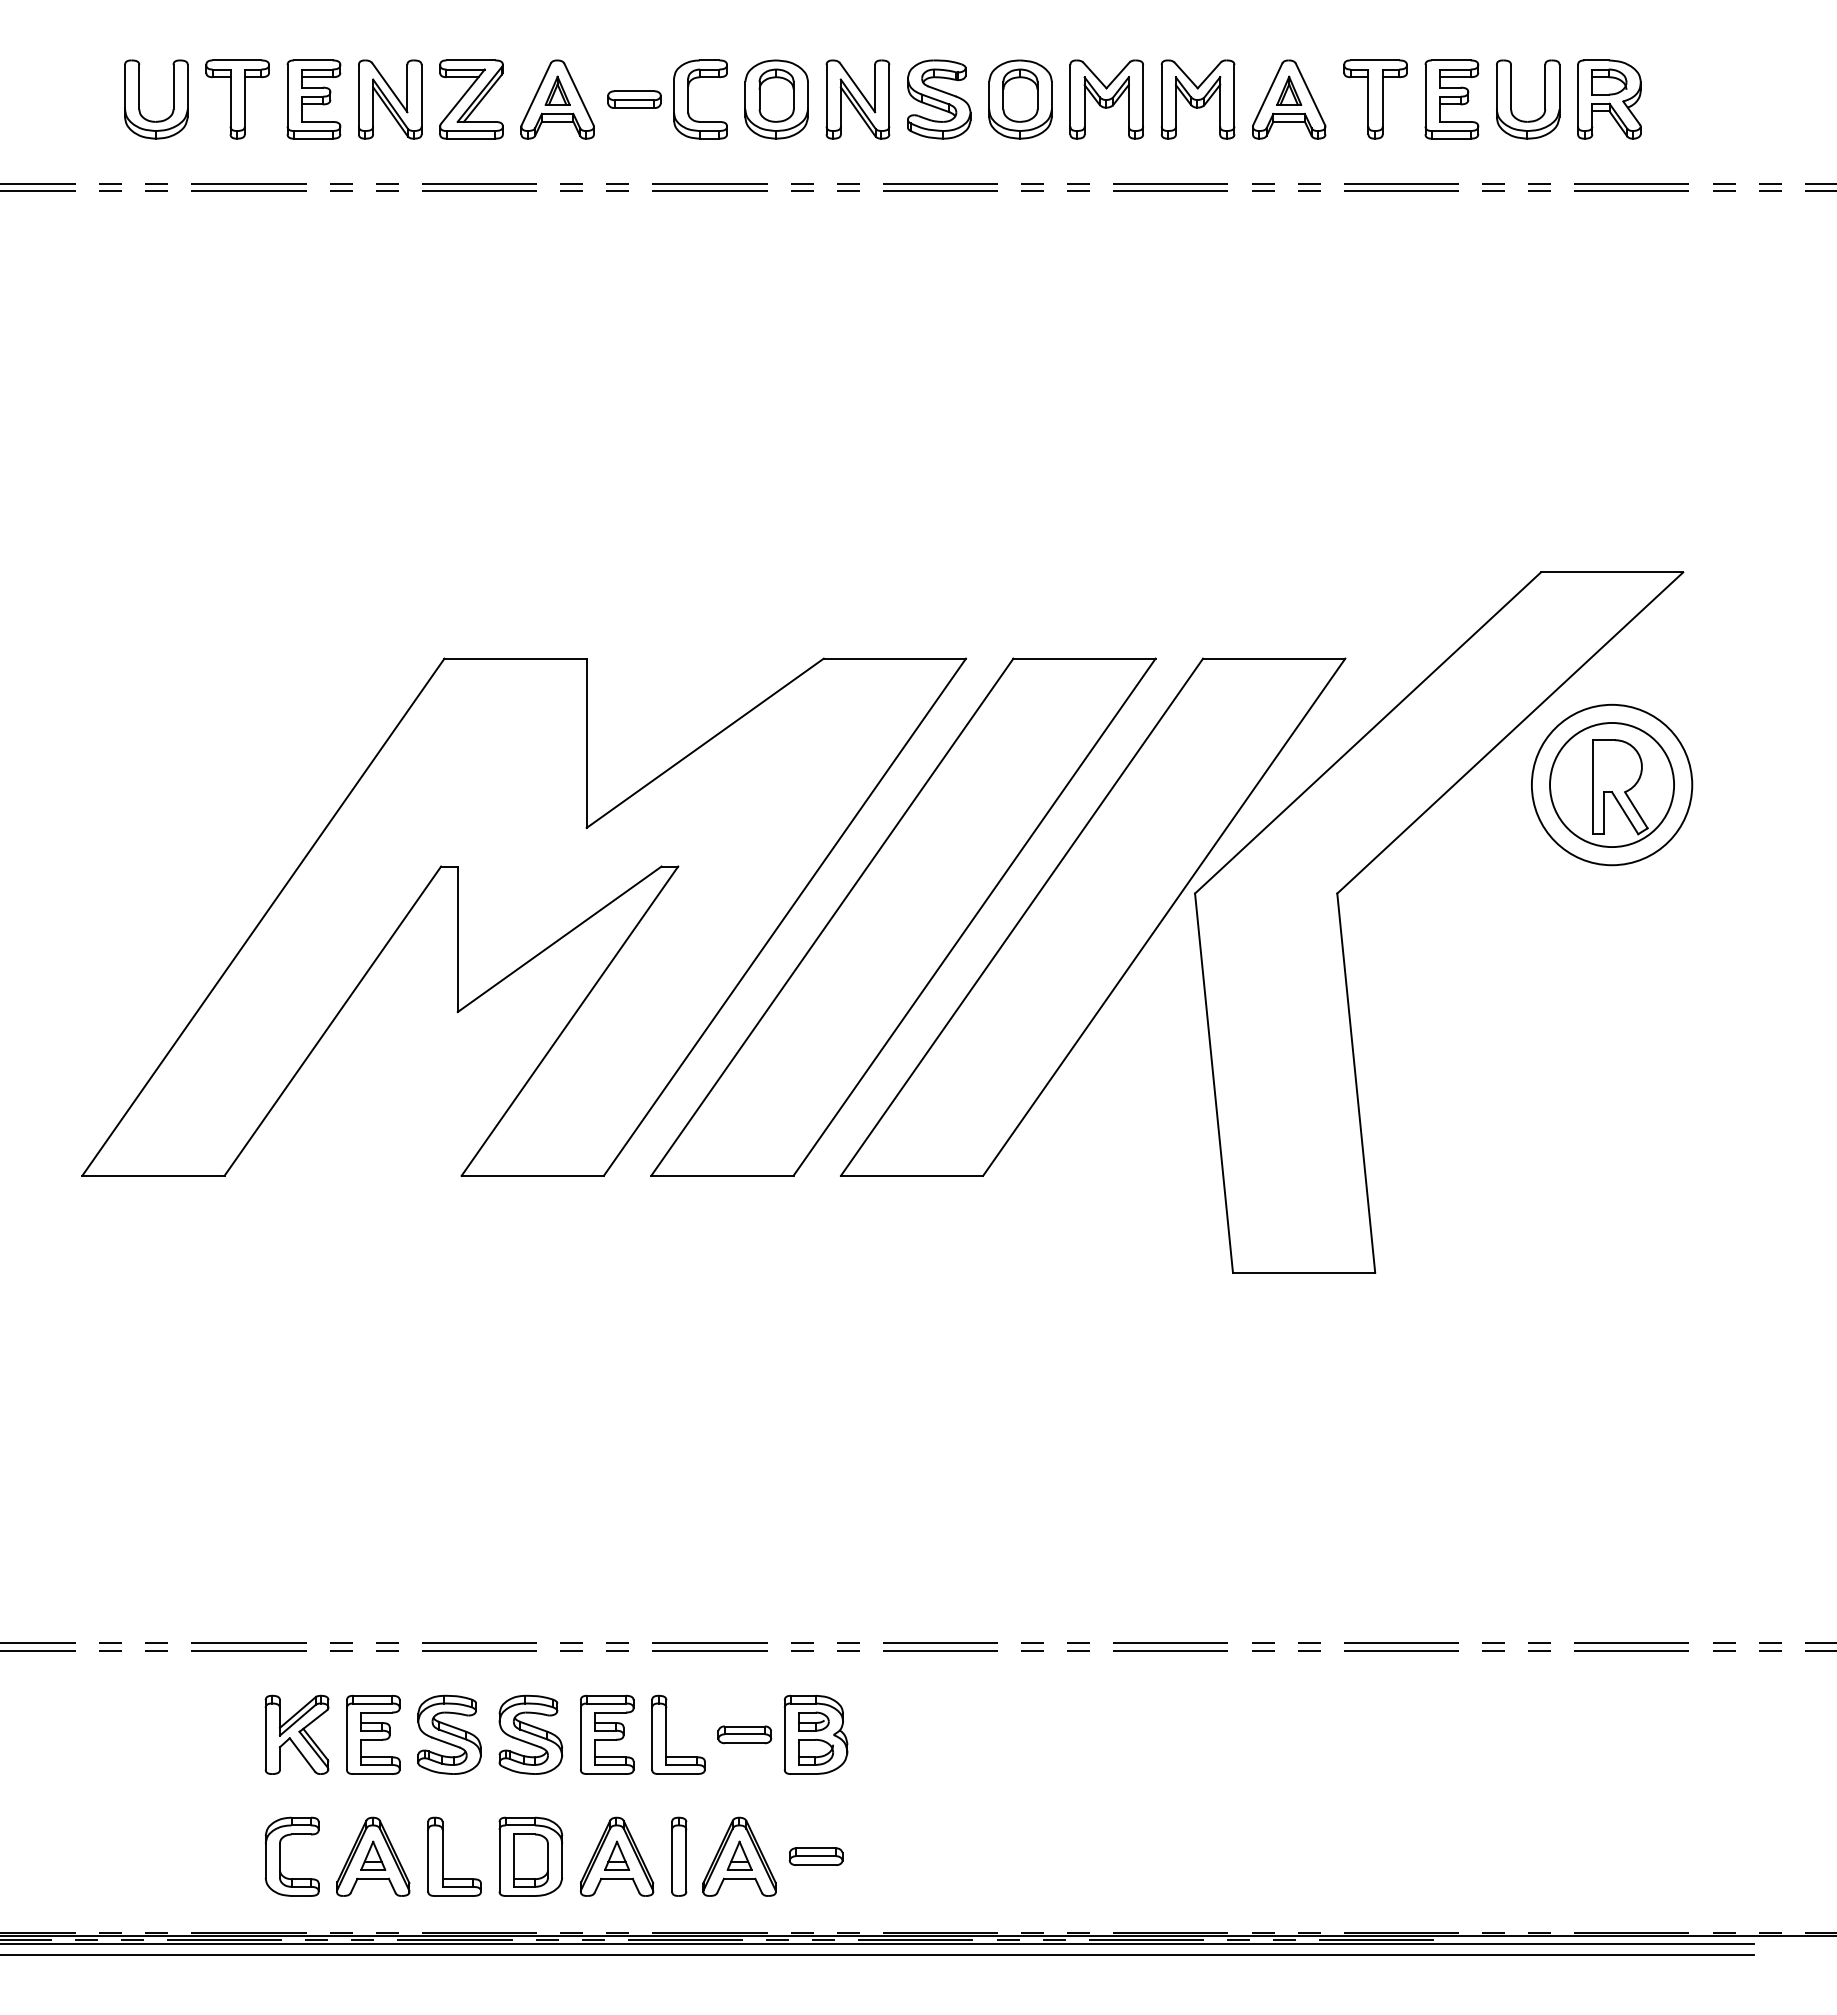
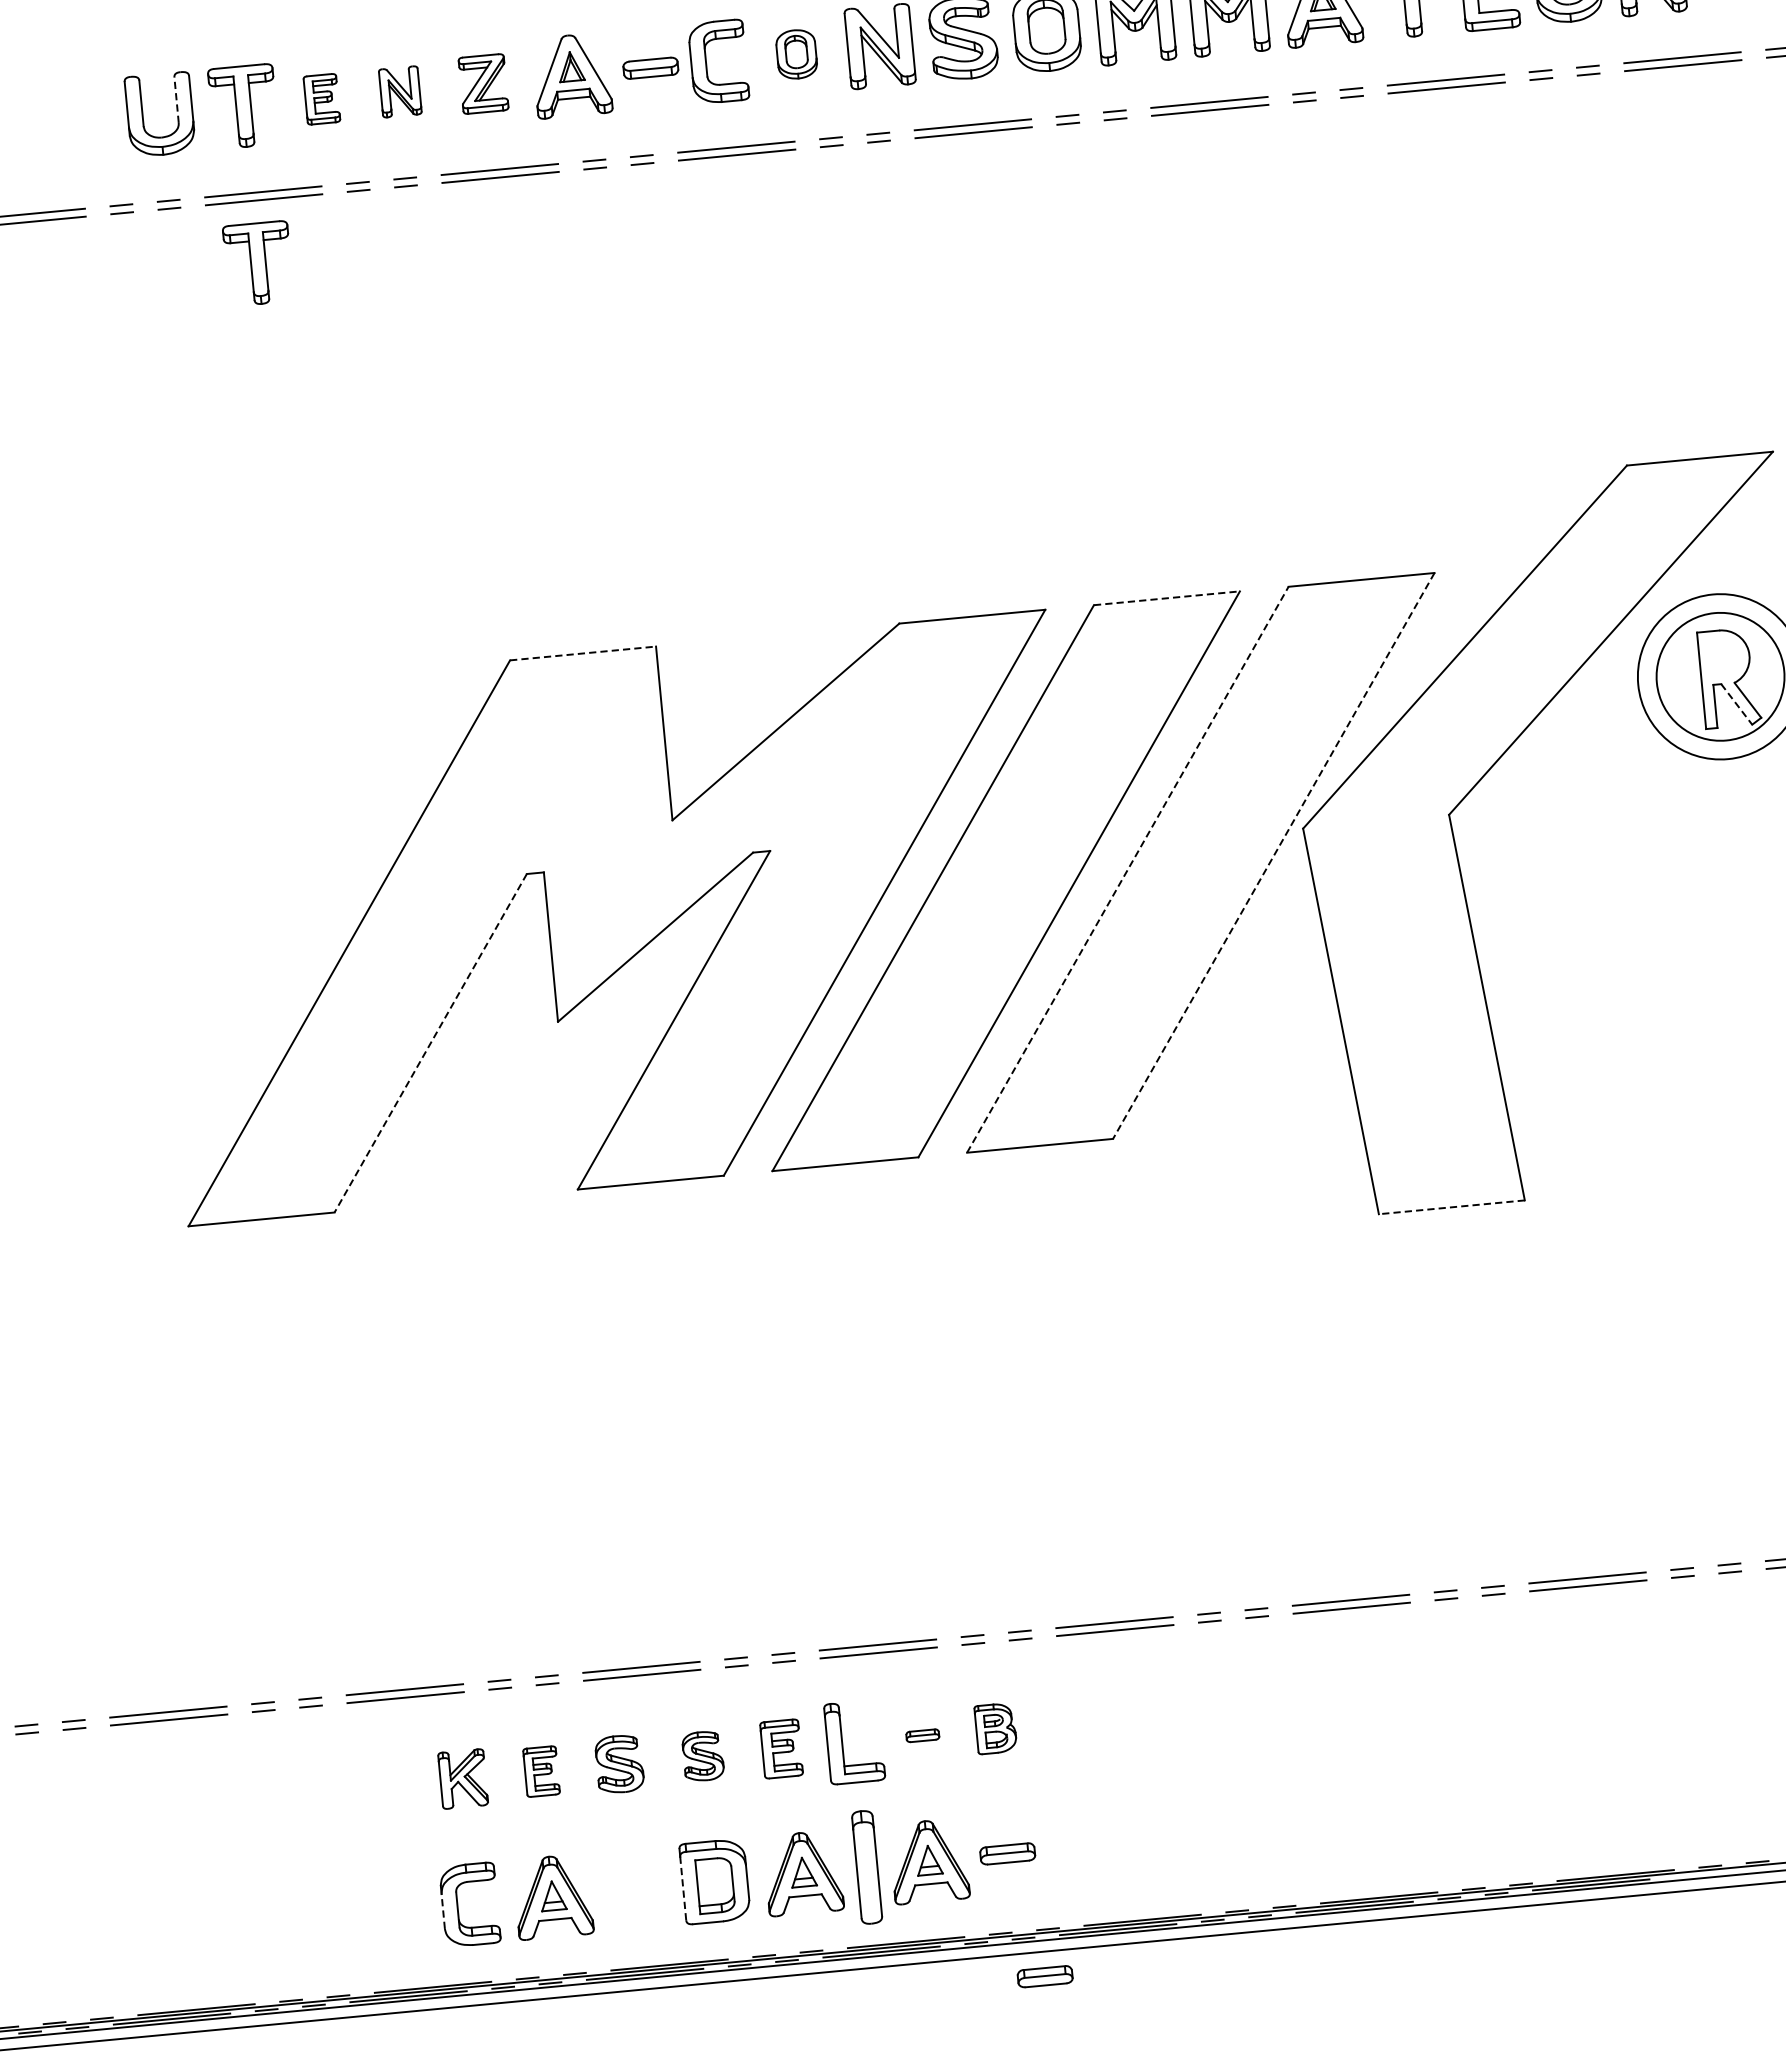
line: (173, 86) -> (176, 99), solid -> dashed
part: (313, 99) -> (321, 99), size x0.6
part: (390, 99) -> (400, 91), size x0.6
part: (471, 99) -> (483, 83), size x0.7
part: (776, 99) -> (796, 54), size x0.6
part: (237, 252) -> (258, 263), added
line: (516, 658) -> (583, 653), solid -> dashed
line: (1085, 658) -> (1167, 598), solid -> dashed
line: (1625, 813) -> (1737, 704), solid -> dashed
line: (1022, 917) -> (1128, 869), solid -> dashed
line: (1164, 917) -> (1274, 856), solid -> dashed
line: (332, 1021) -> (430, 1043), solid -> dashed
line: (1303, 1272) -> (1451, 1207), solid -> dashed
part: (296, 1734) -> (462, 1778), size x0.7
part: (373, 1734) -> (541, 1771), size x0.6
part: (449, 1734) -> (619, 1763), size x0.7
part: (530, 1734) -> (702, 1756), size x0.6
part: (607, 1734) -> (781, 1748), size x0.7
part: (744, 1734) -> (922, 1735), size x0.6
part: (815, 1734) -> (995, 1728), size x0.6
part: (443, 1856) -> (625, 1889), removed
part: (679, 1856) -> (867, 1866), size x1.4
line: (265, 1860) -> (443, 1911), solid -> dashed
line: (499, 1860) -> (683, 1888), solid -> dashed
part: (840, 1978) -> (1044, 1976), added

